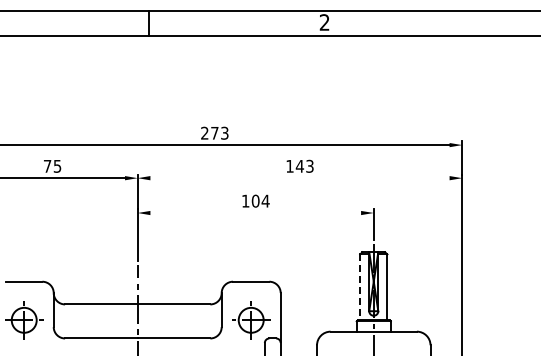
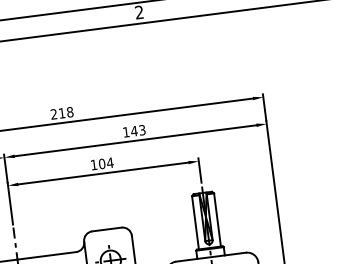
text: (219, 132) -> (65, 112), 273 -> 218
line: (299, 178) -> (135, 141), added
line: (255, 213) -> (103, 173), added
line: (360, 287) -> (195, 222), dashed -> solid

